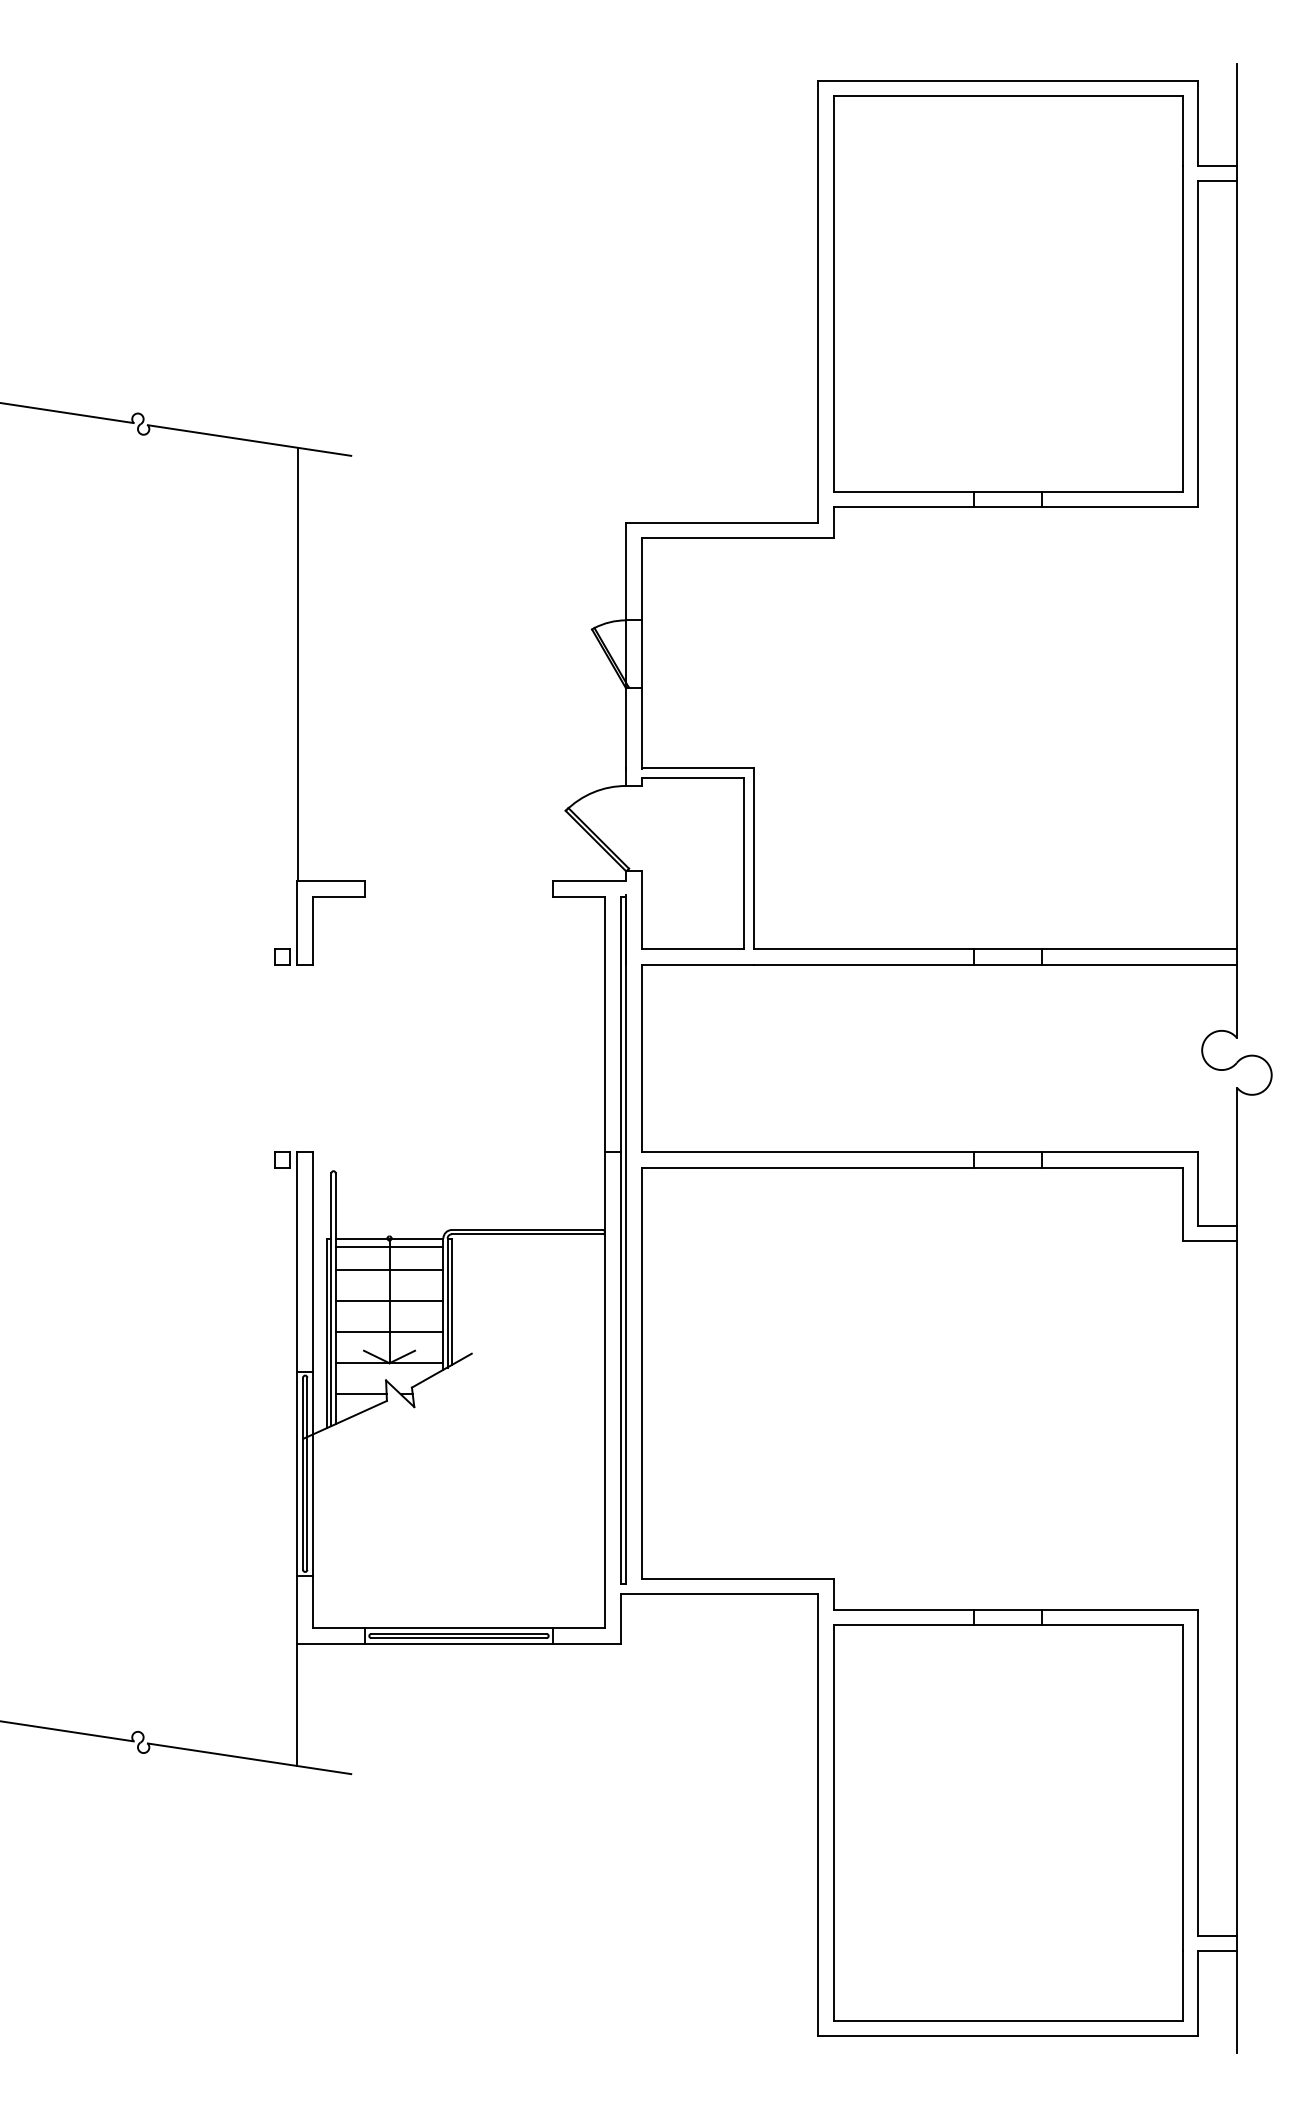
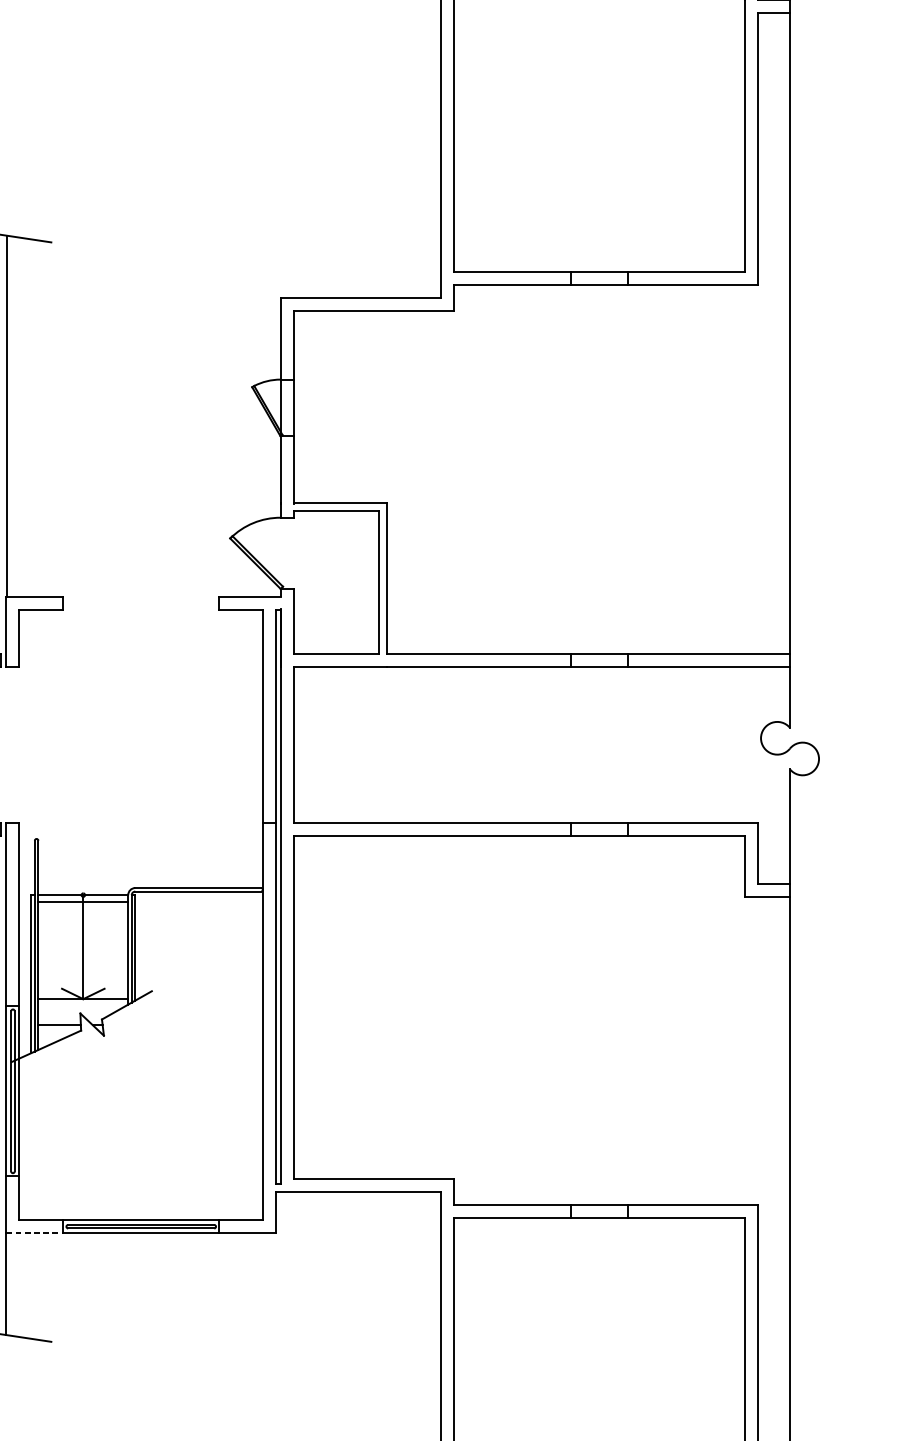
line: (389, 1269) -> (83, 920), removed
line: (389, 1300) -> (83, 946), removed
line: (389, 1332) -> (83, 973), removed
line: (331, 1643) -> (34, 1232), solid -> dashed

